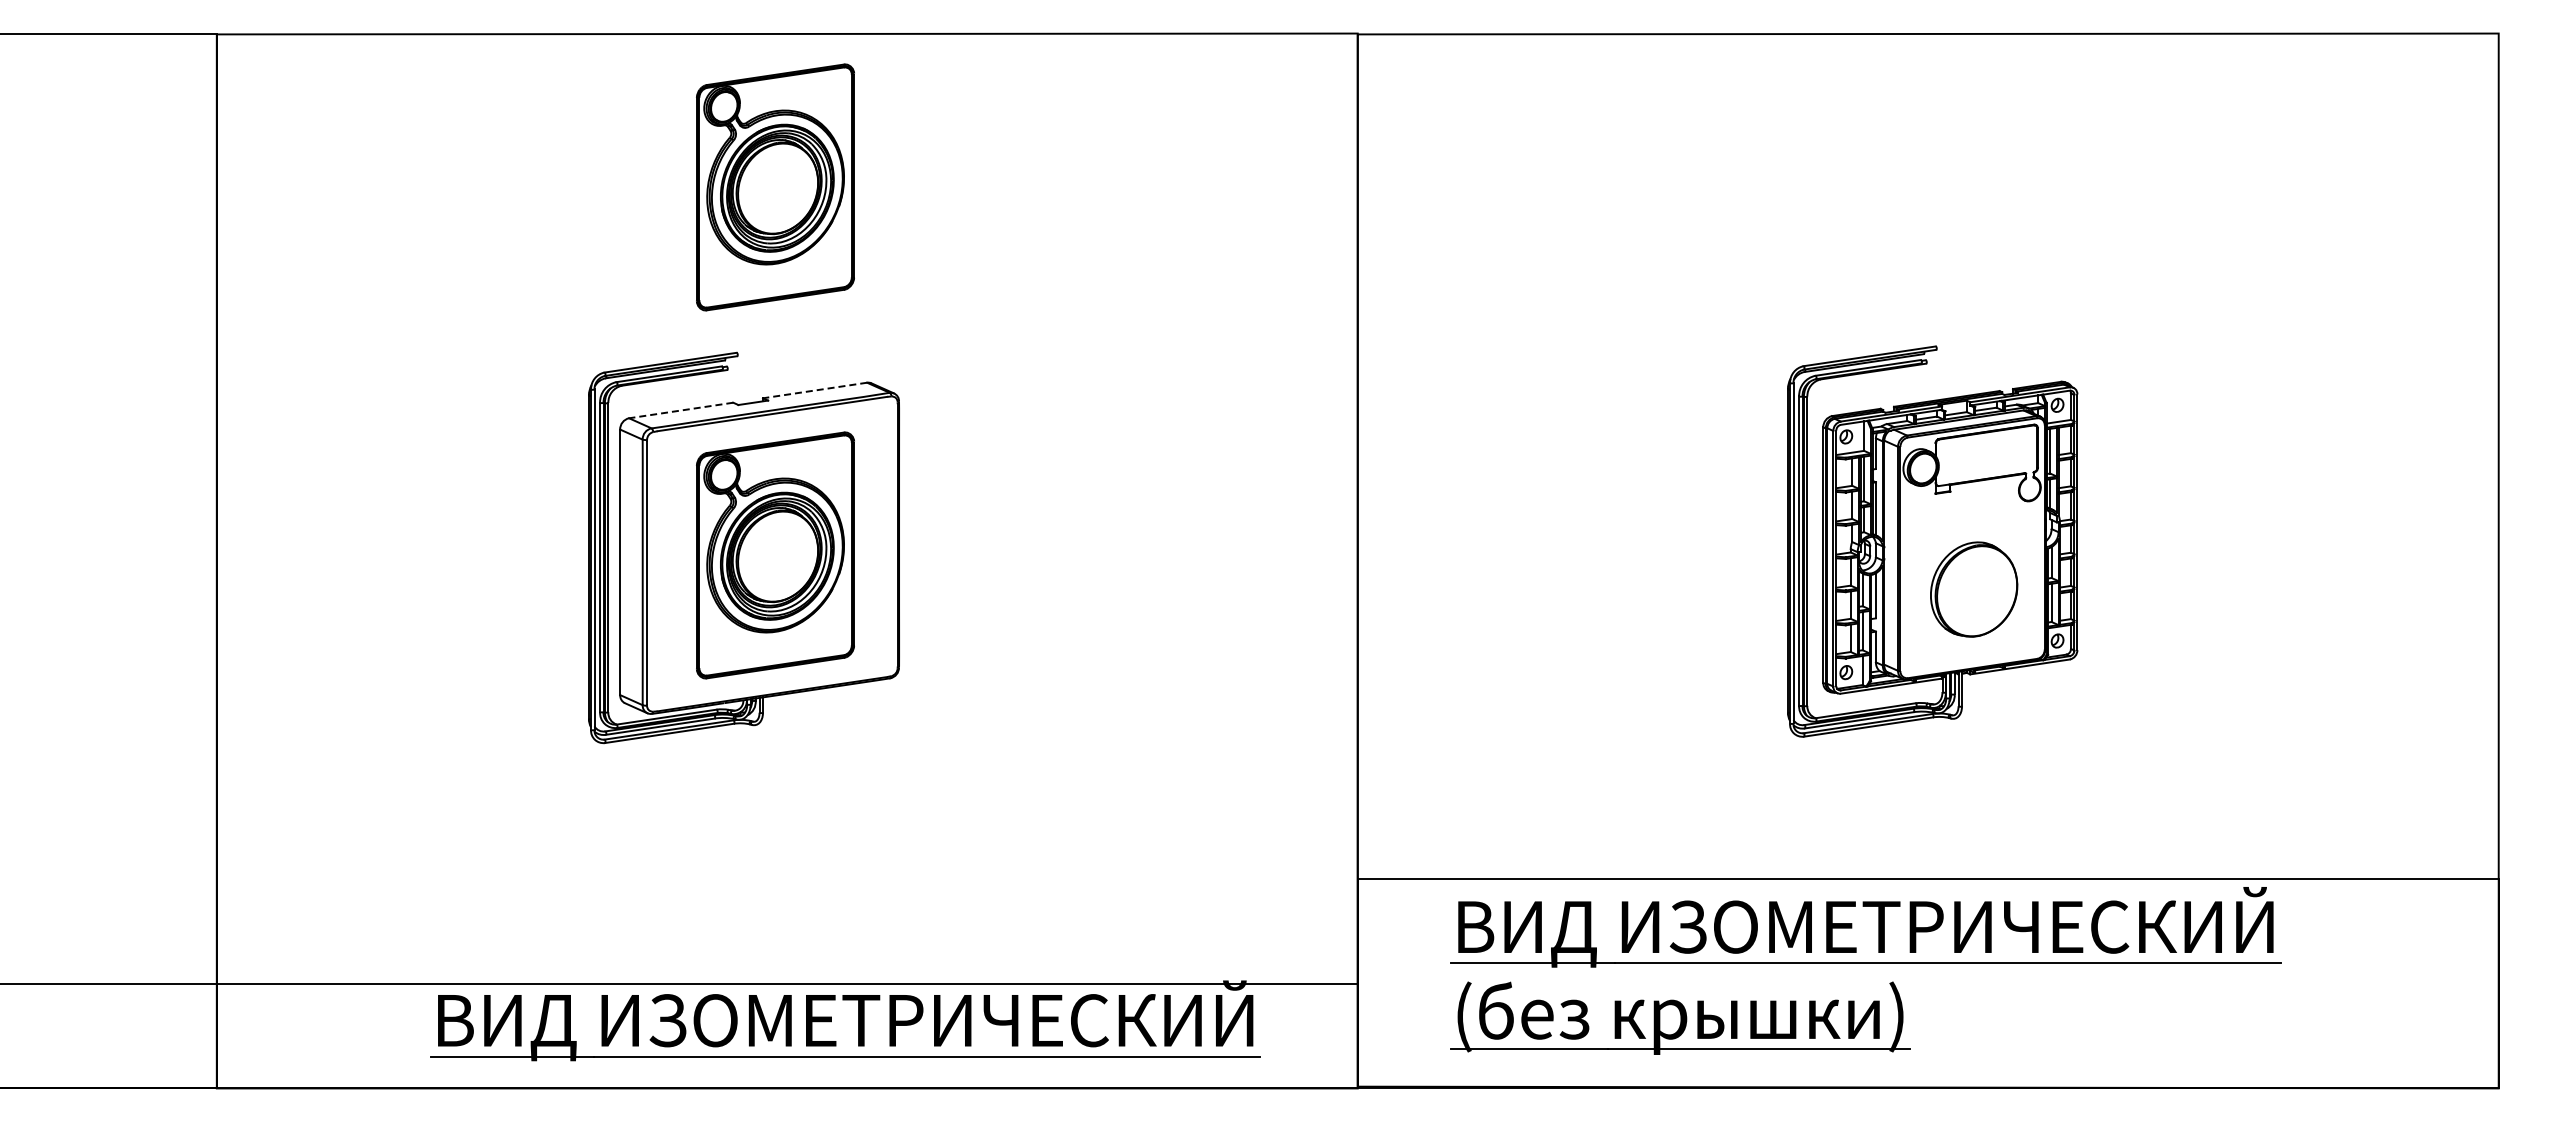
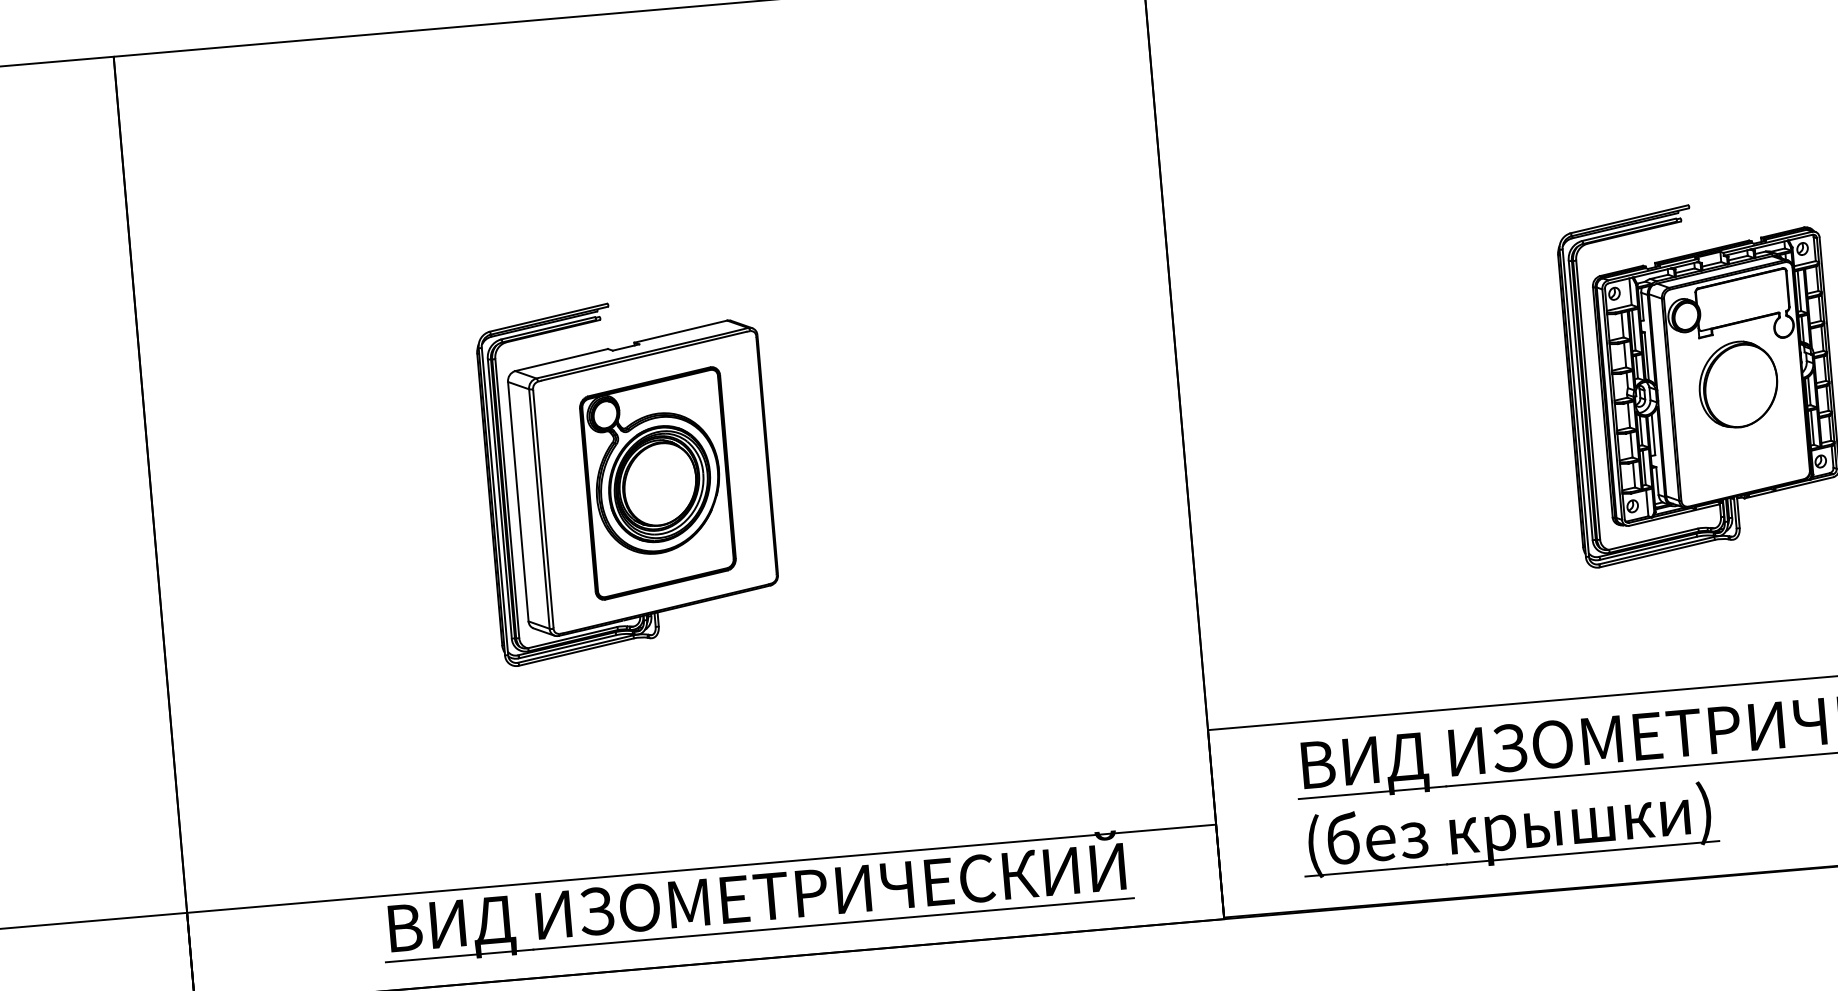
part: (775, 187) -> (629, 151), removed
line: (815, 390) -> (681, 331), dashed -> solid
line: (681, 410) -> (561, 360), dashed -> solid
part: (1974, 589) -> (1738, 384), moved

